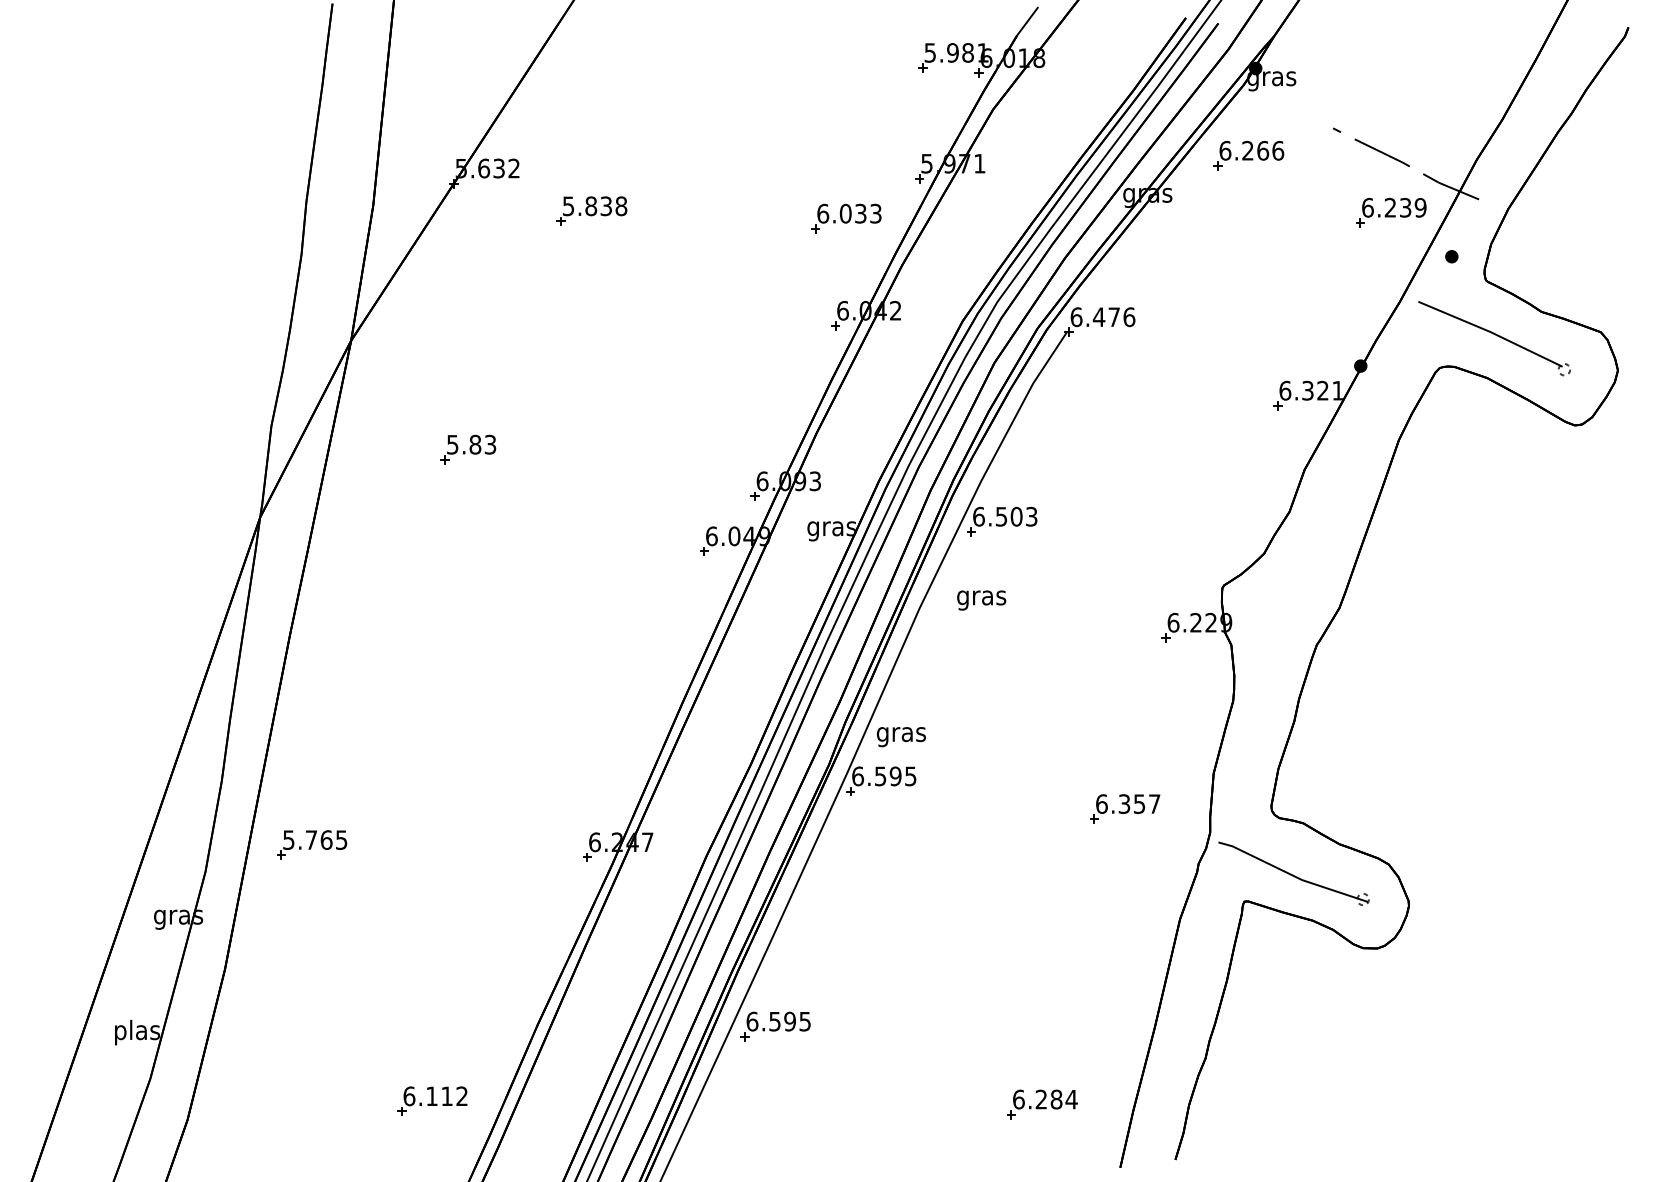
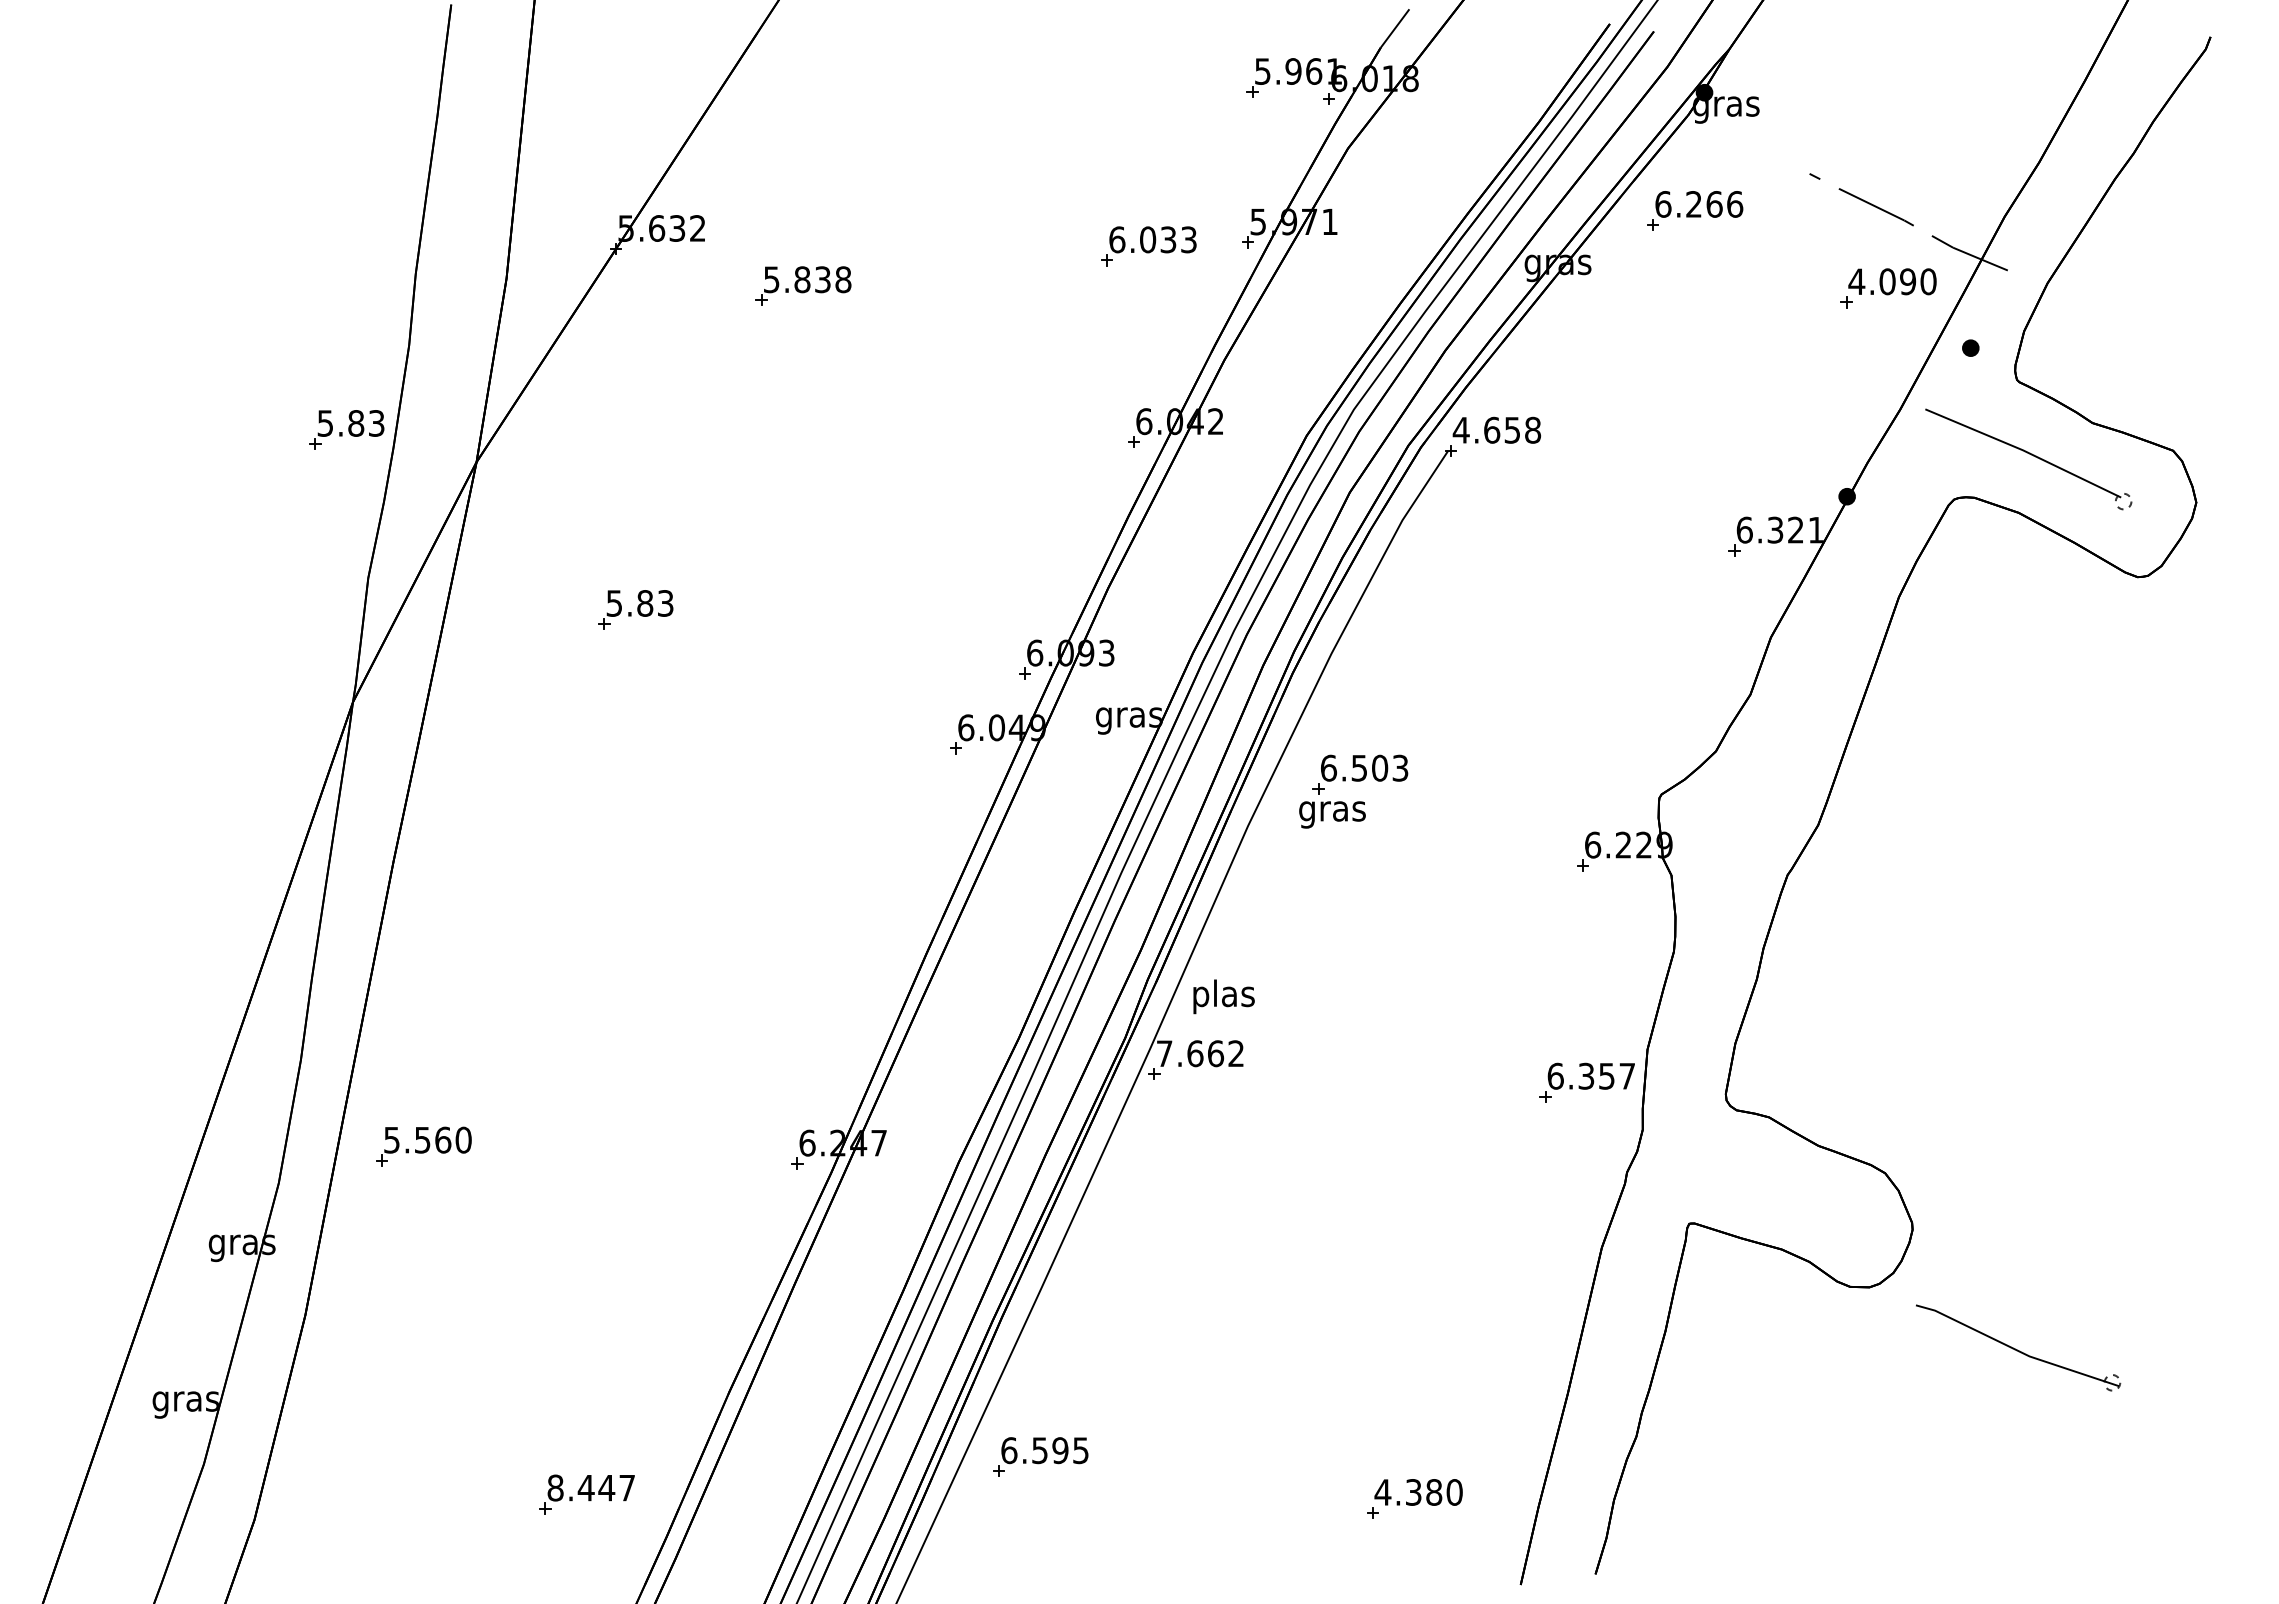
text: (968, 52) -> (1314, 71), 5.981 -> 5.961
text: (1394, 207) -> (1892, 281), 6.239 -> 4.090
part: (846, 218) -> (1148, 246), moved
part: (255, 316) -> (346, 429), added
text: (1102, 316) -> (1496, 429), 6.476 -> 4.658
part: (1002, 521) -> (1360, 774), moved
text: (901, 734) -> (1223, 996), gras -> plas
text: (883, 776) -> (1199, 1053), 6.595 -> 7.662
part: (1124, 808) -> (1586, 1082), moved
text: (326, 839) -> (443, 1139), 5.765 -> 5.560
part: (1293, 873) -> (2018, 1347), moved
part: (775, 1025) -> (1040, 1456), moved
text: (136, 1032) -> (185, 1401), plas -> gras
text: (435, 1095) -> (590, 1487), 6.112 -> 8.447
text: (1045, 1099) -> (1418, 1492), 6.284 -> 4.380

